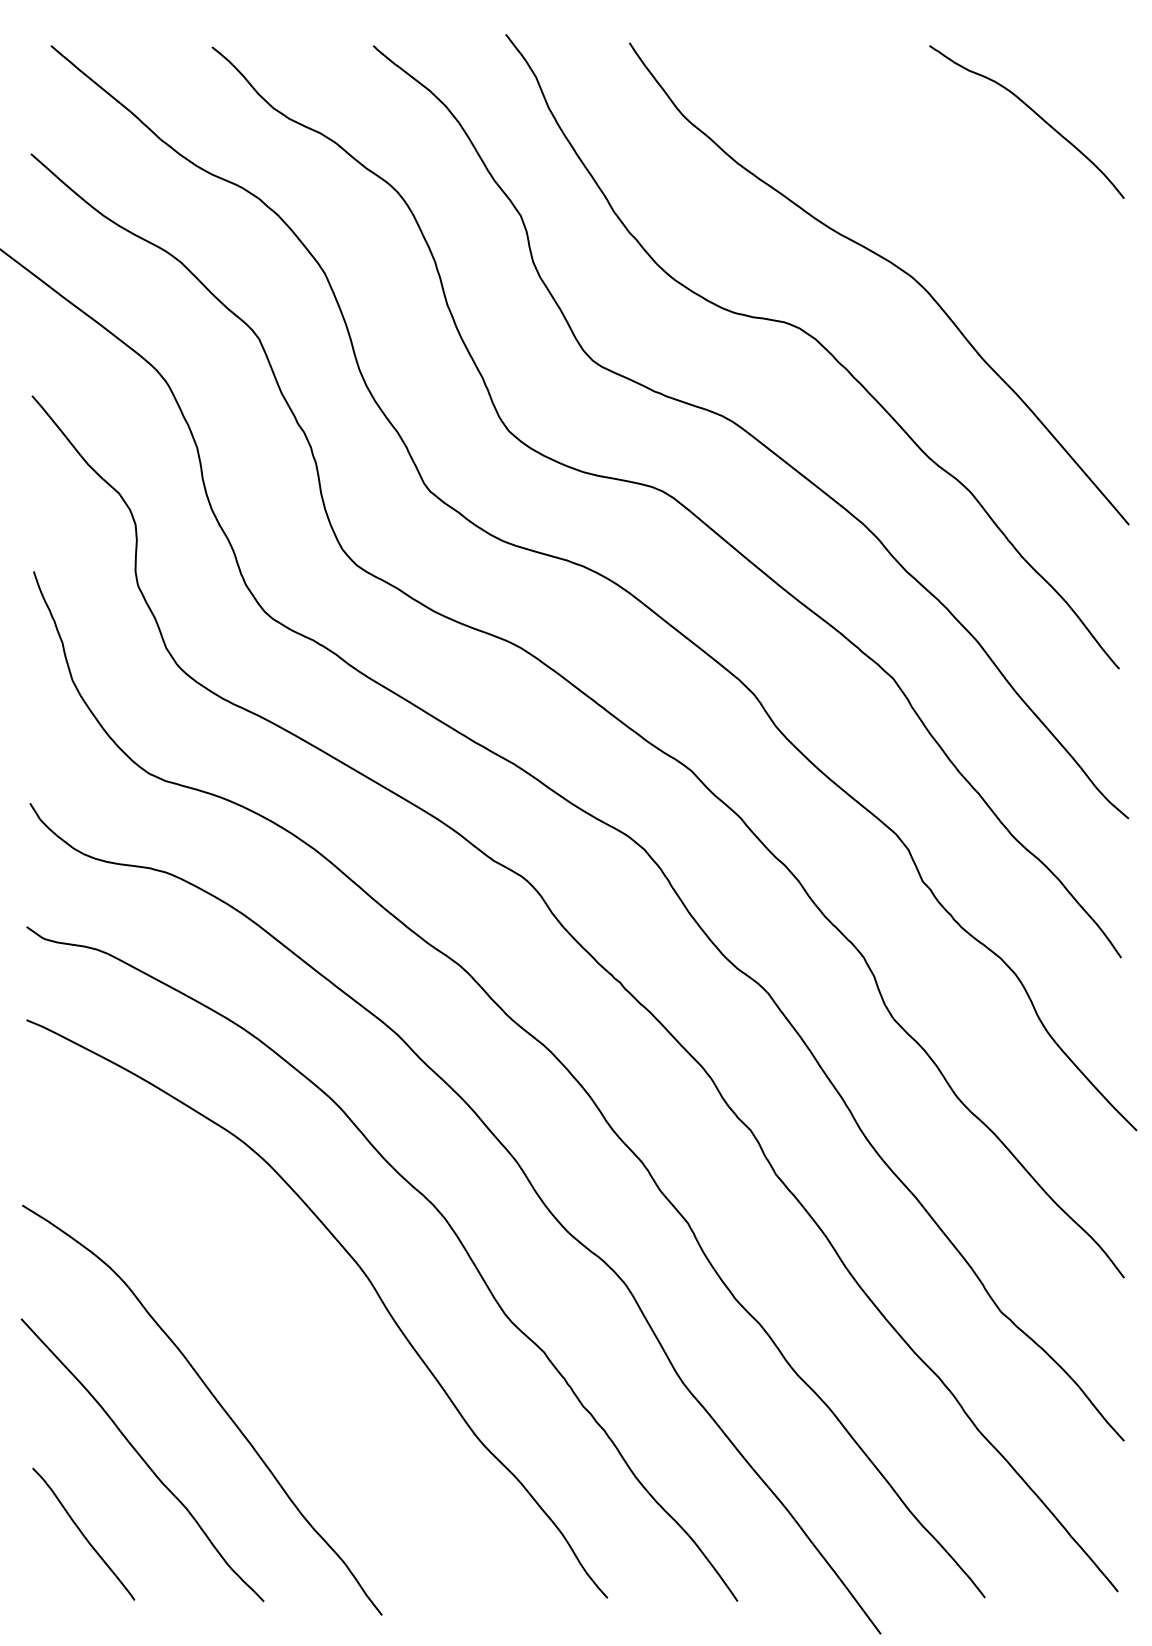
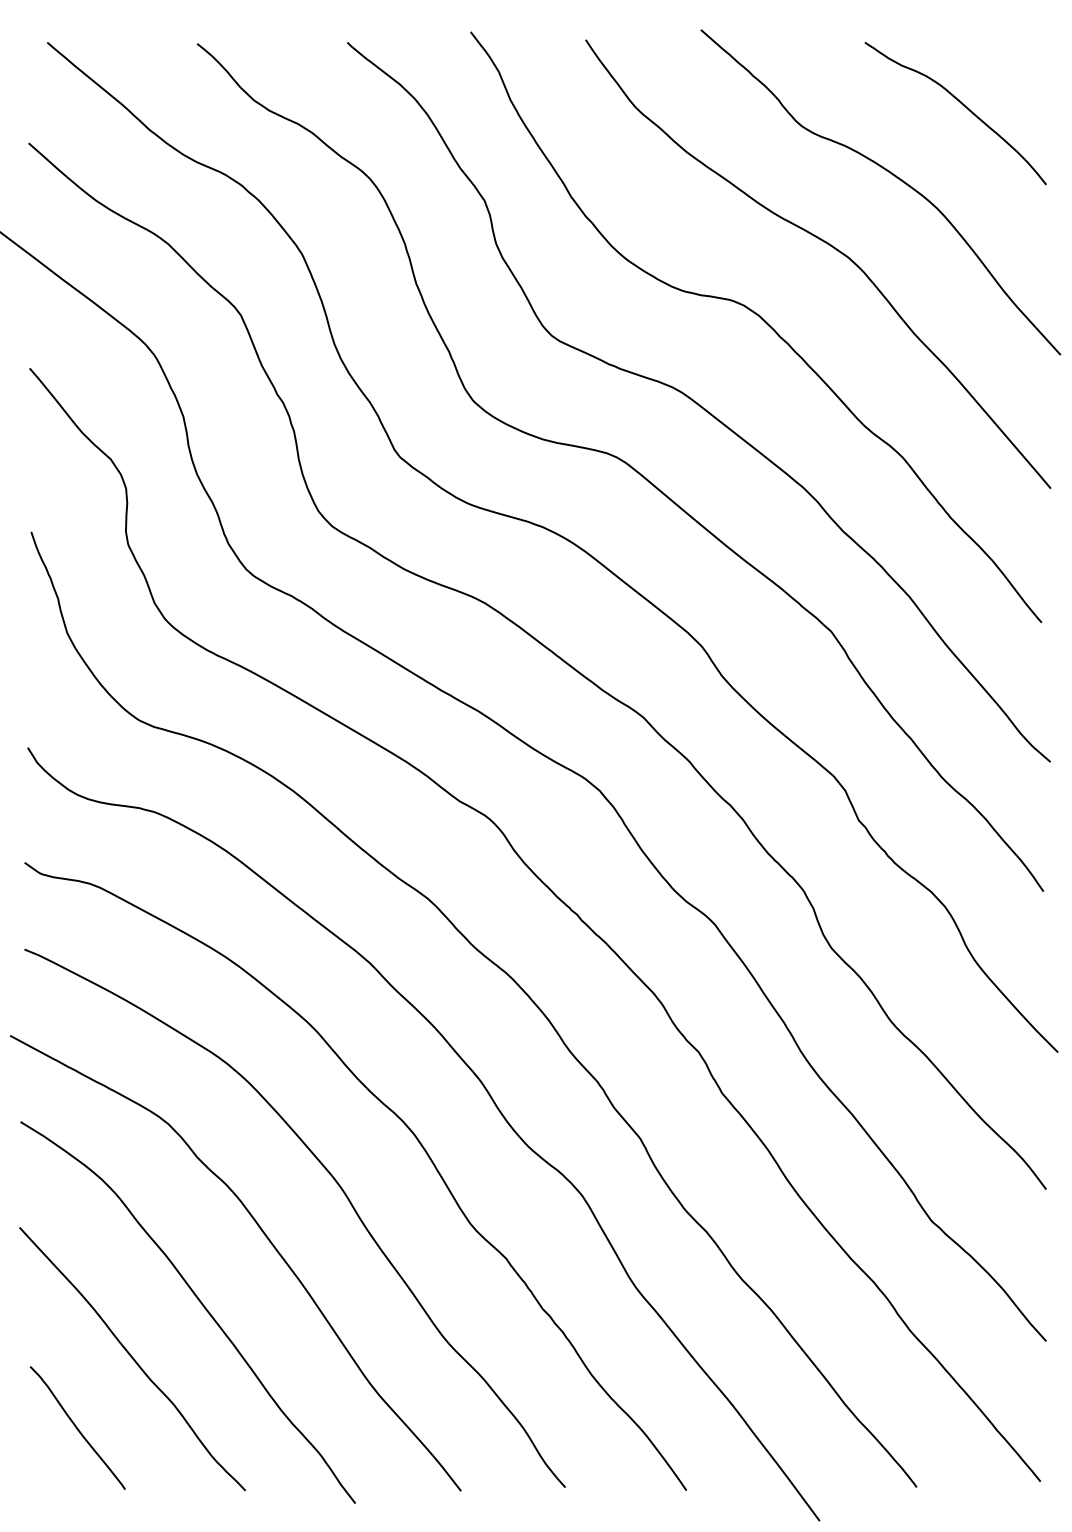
curve: (958, 188) -> (892, 175), added
curve: (286, 1330) -> (266, 1238), added

